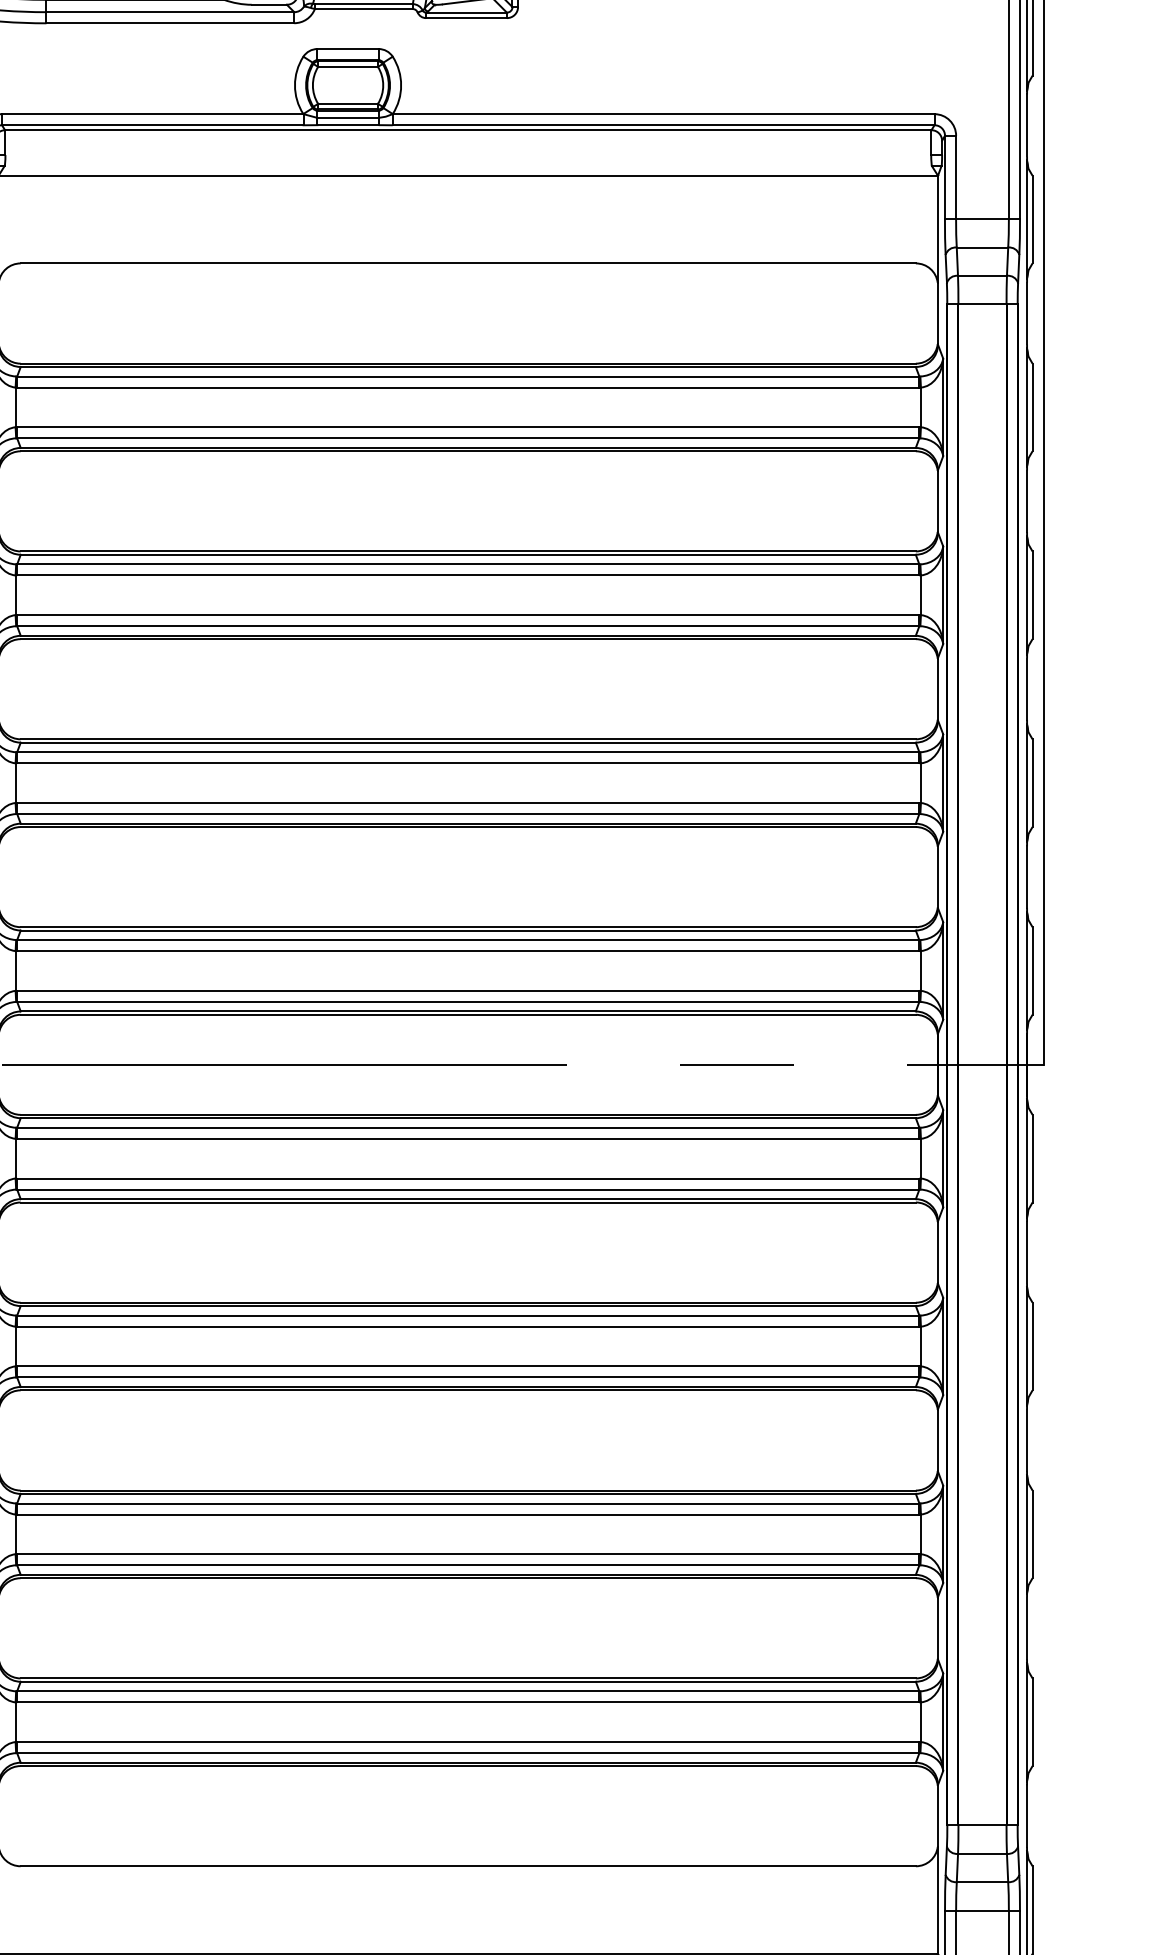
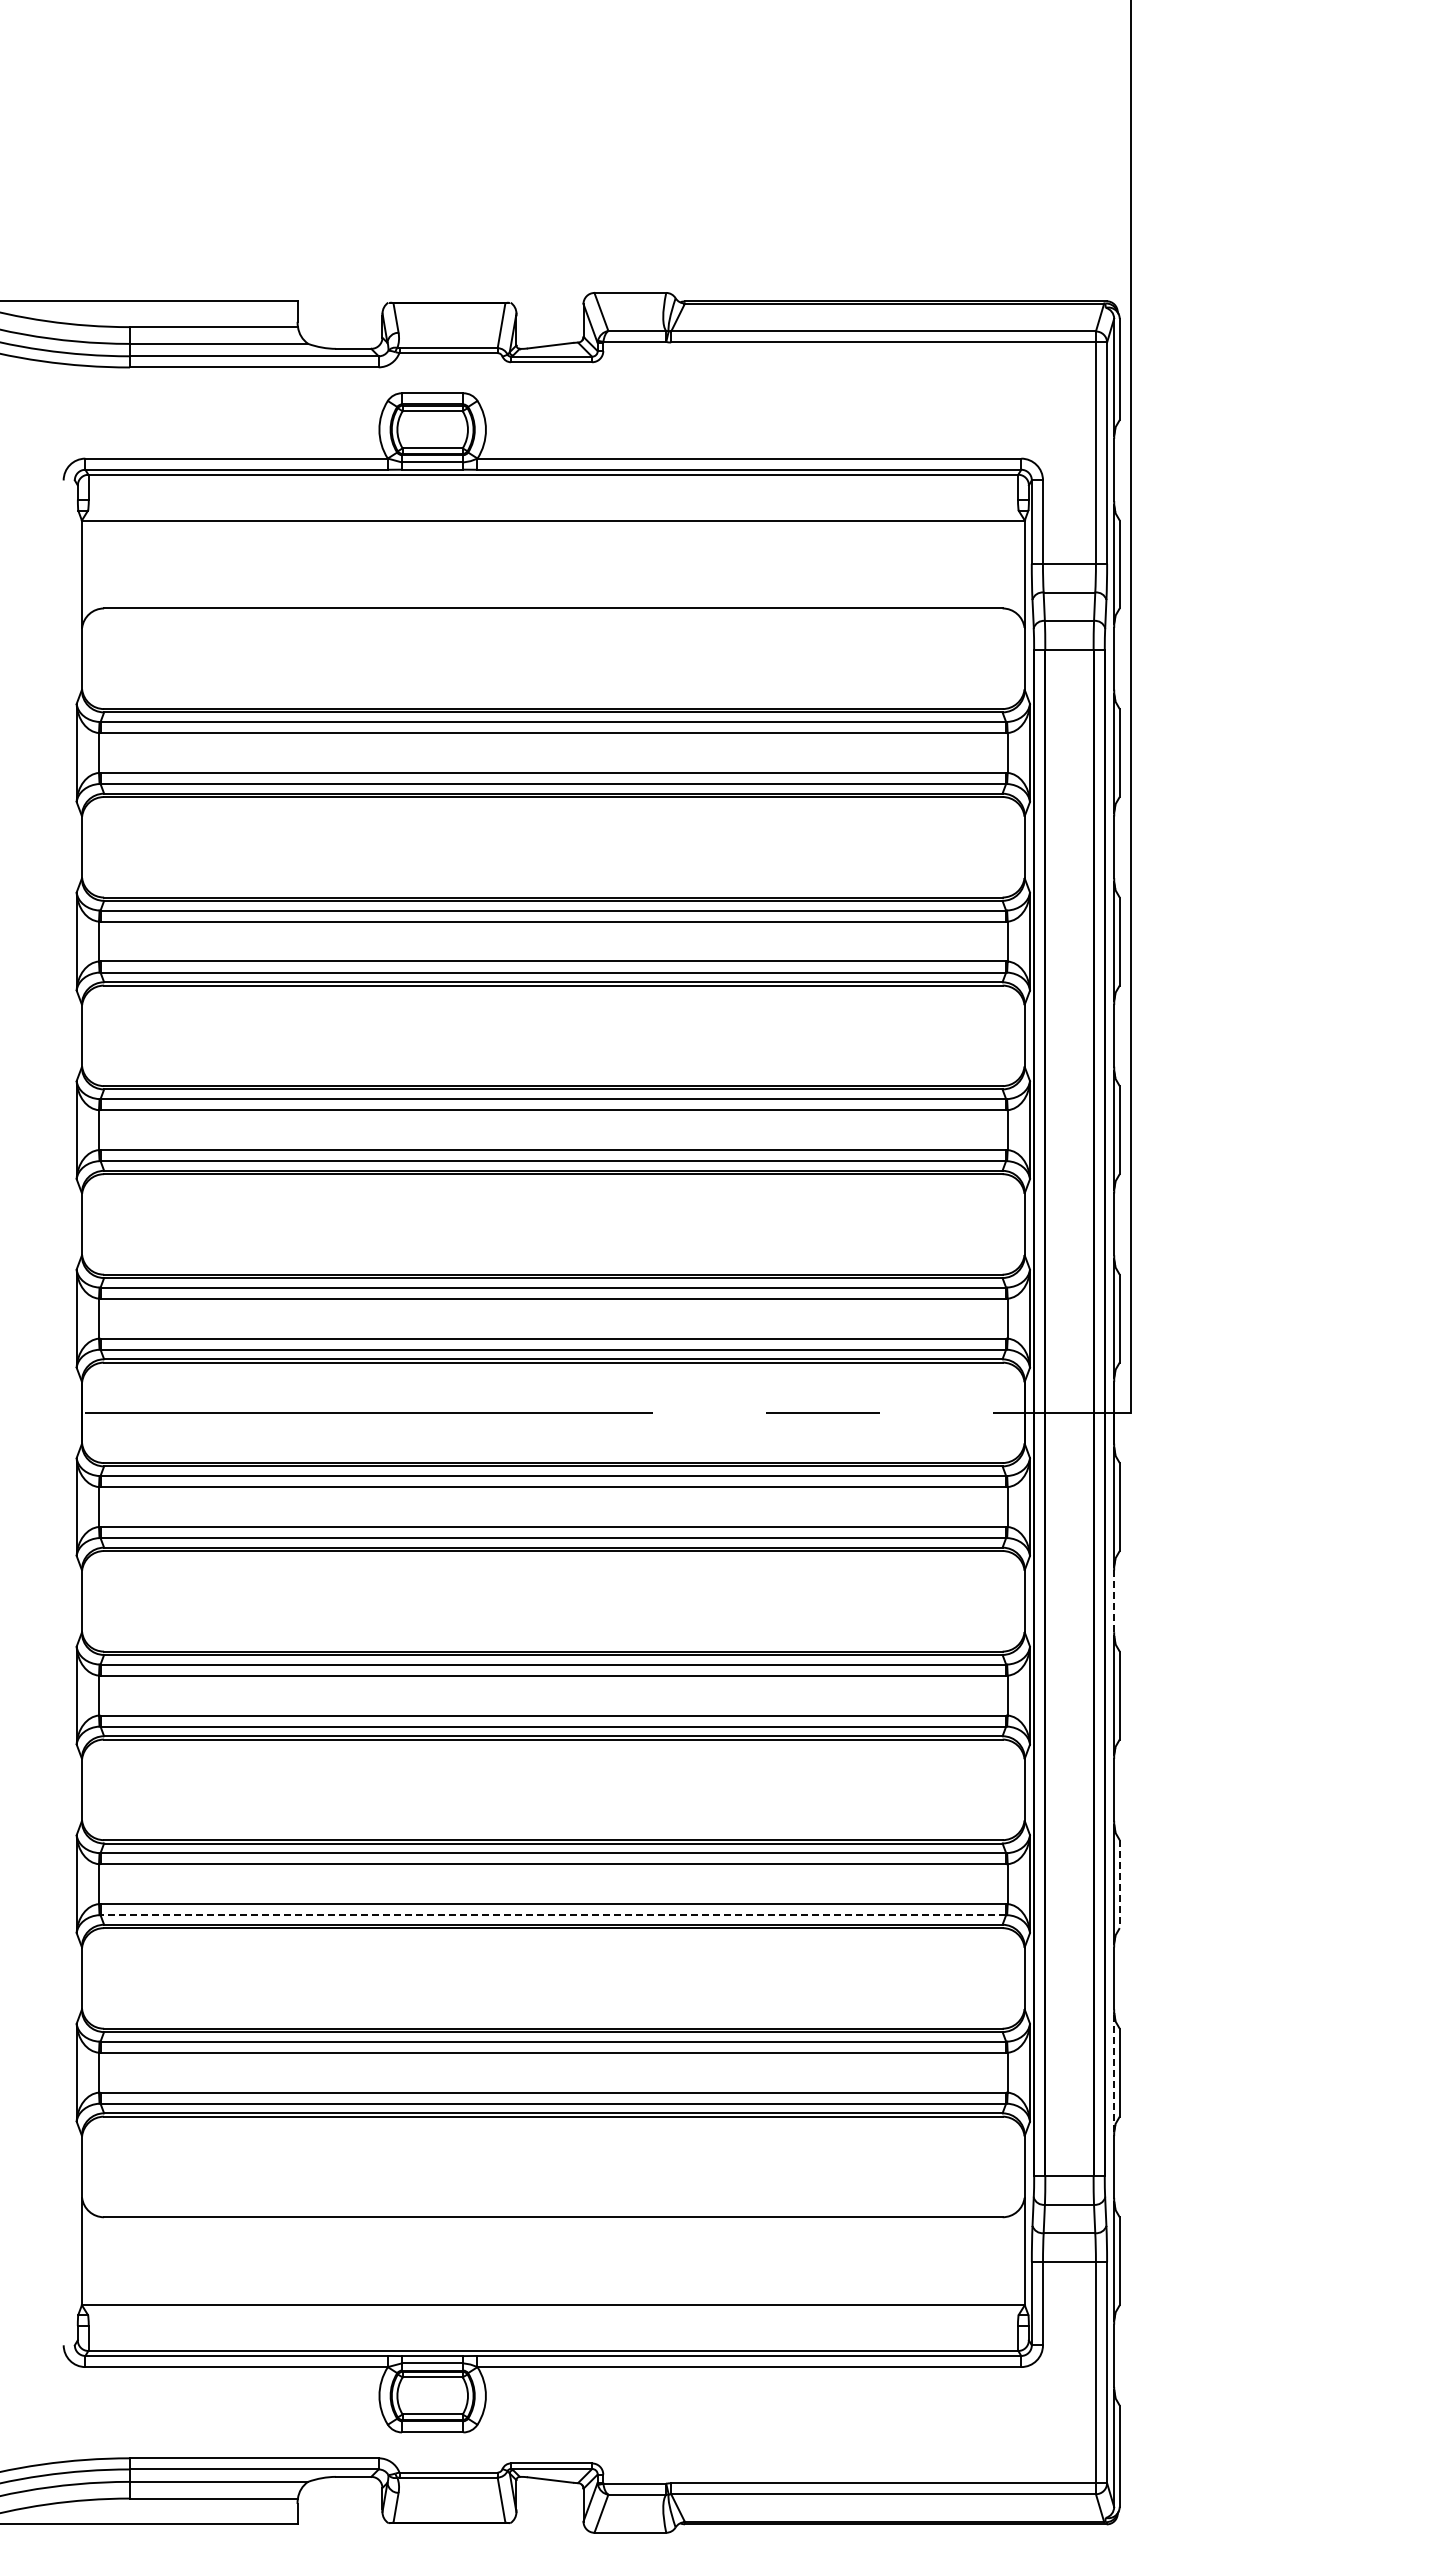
line: (1027, 1252) -> (1114, 1601), solid -> dashed
line: (1032, 1534) -> (1119, 1884), solid -> dashed
line: (468, 1565) -> (553, 1915), solid -> dashed
line: (1027, 1722) -> (1114, 2072), solid -> dashed

